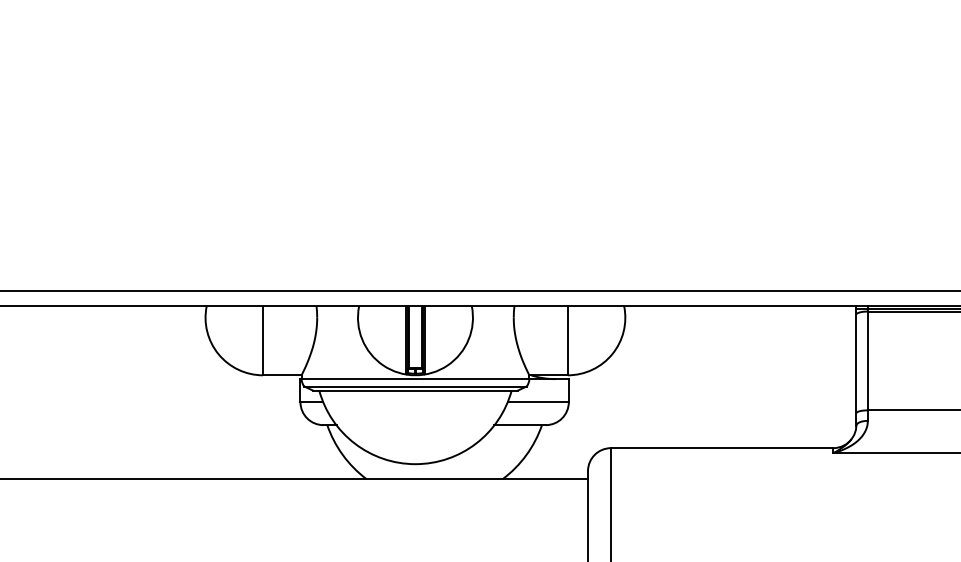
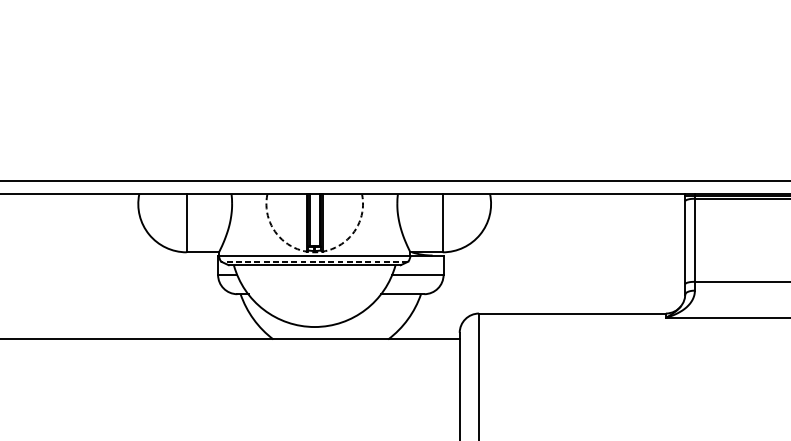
arc: (415, 375) -> (314, 252), solid -> dashed
line: (414, 386) -> (313, 261), solid -> dashed

